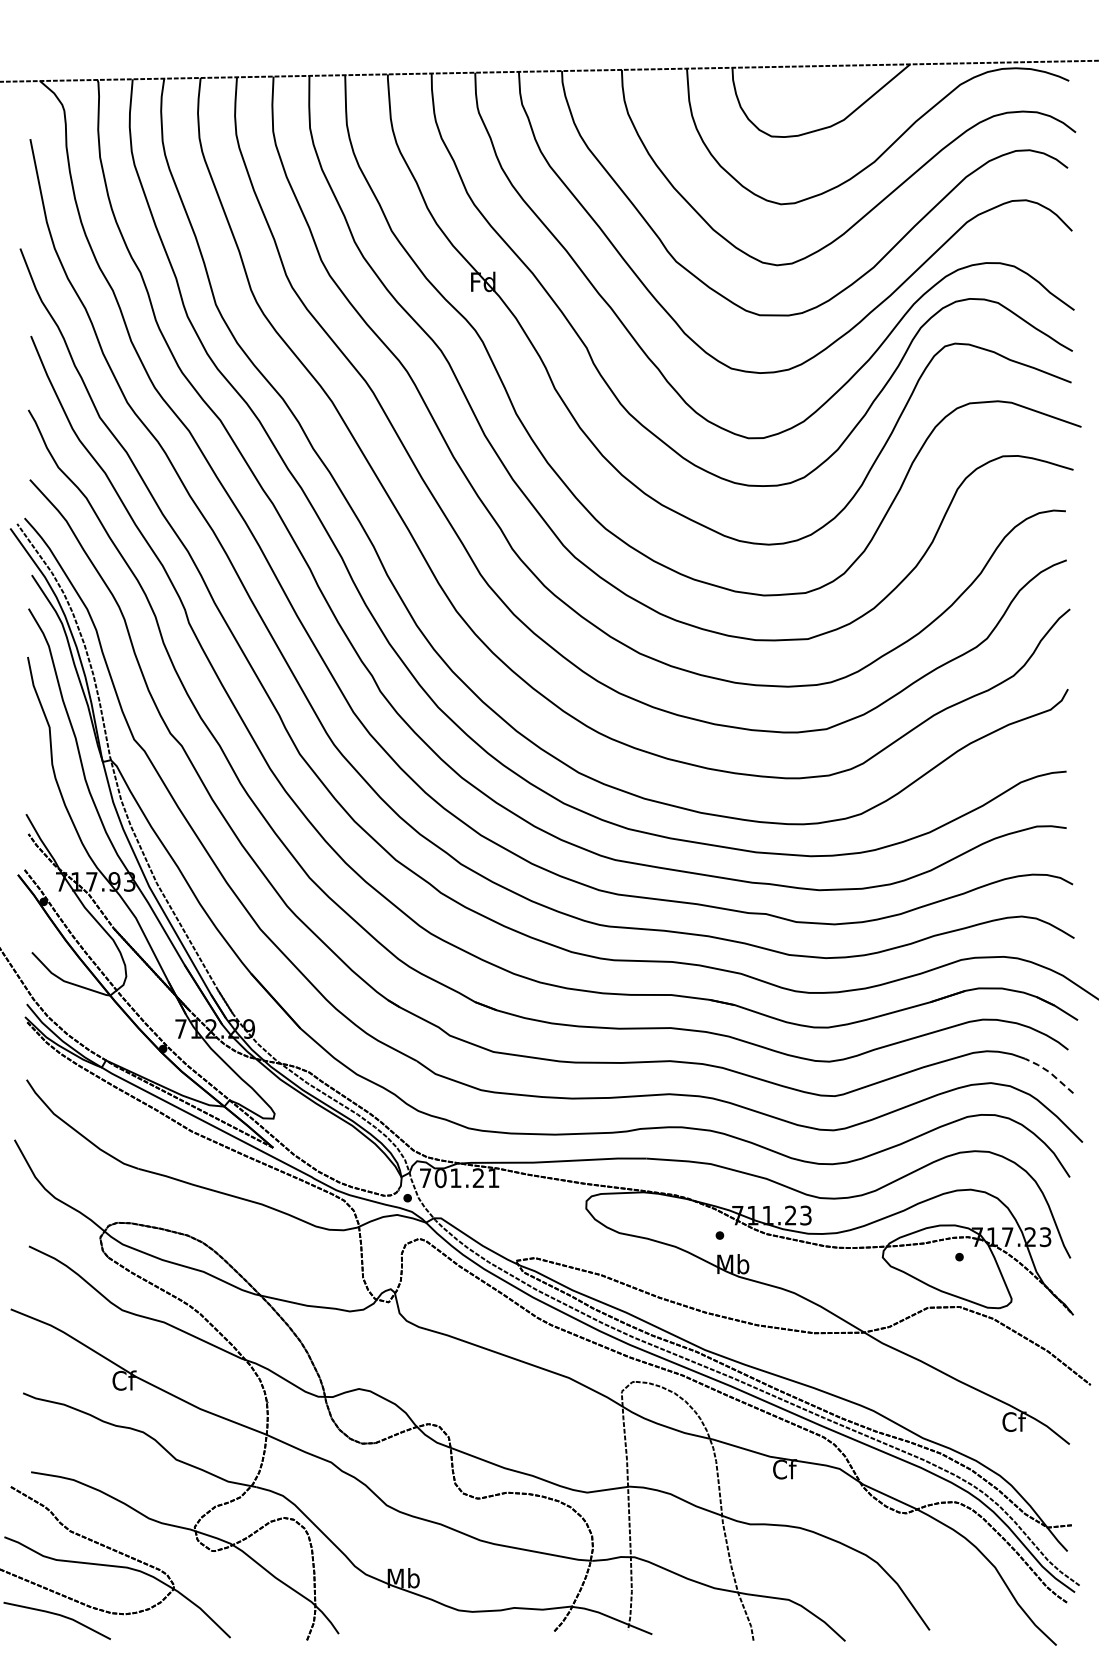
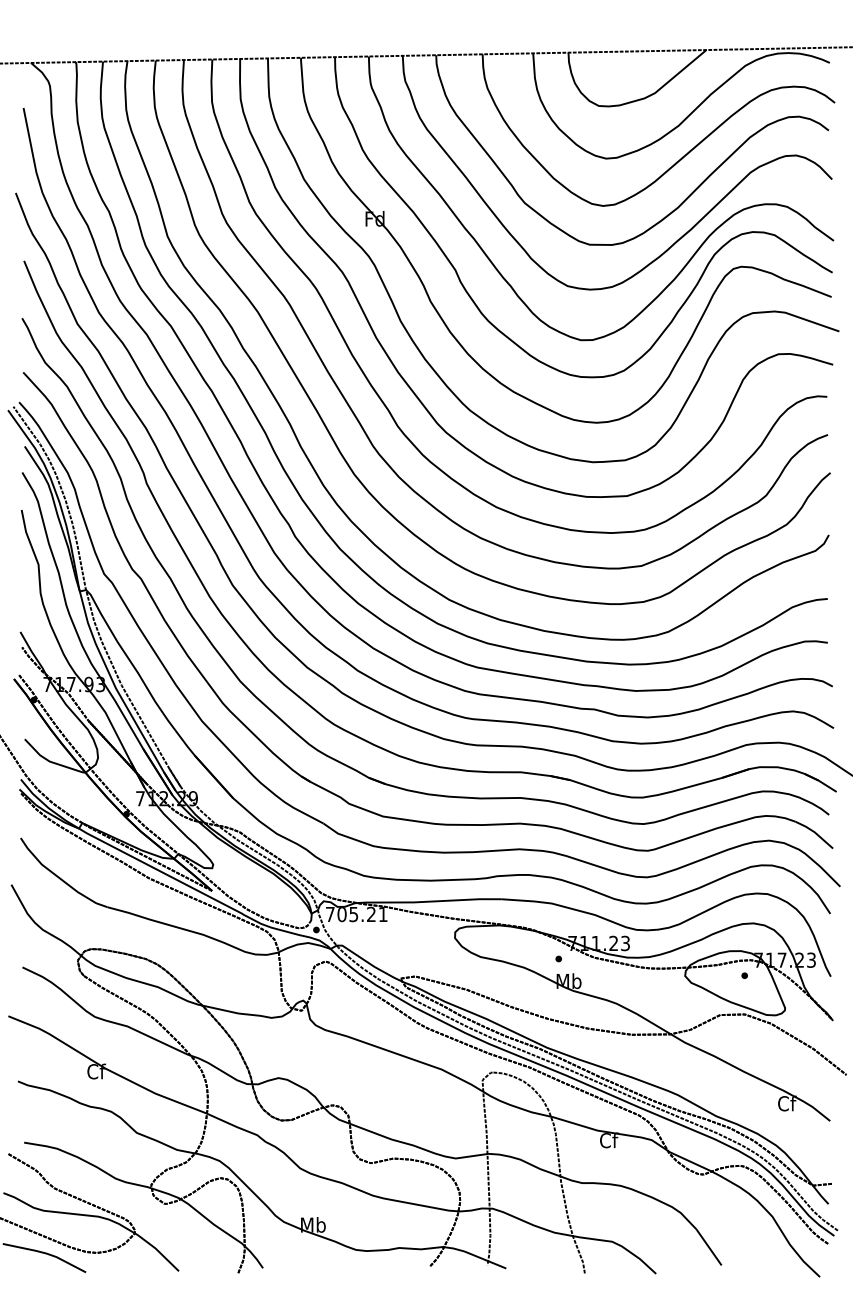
line: (1049, 1072) -> (814, 832), dashed -> solid
text: (455, 1178) -> (353, 914), 701.21 -> 705.21

